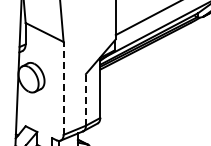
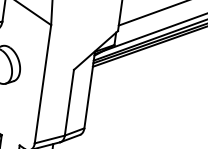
line: (63, 87) -> (42, 83), dashed -> solid
line: (85, 99) -> (68, 102), dashed -> solid

